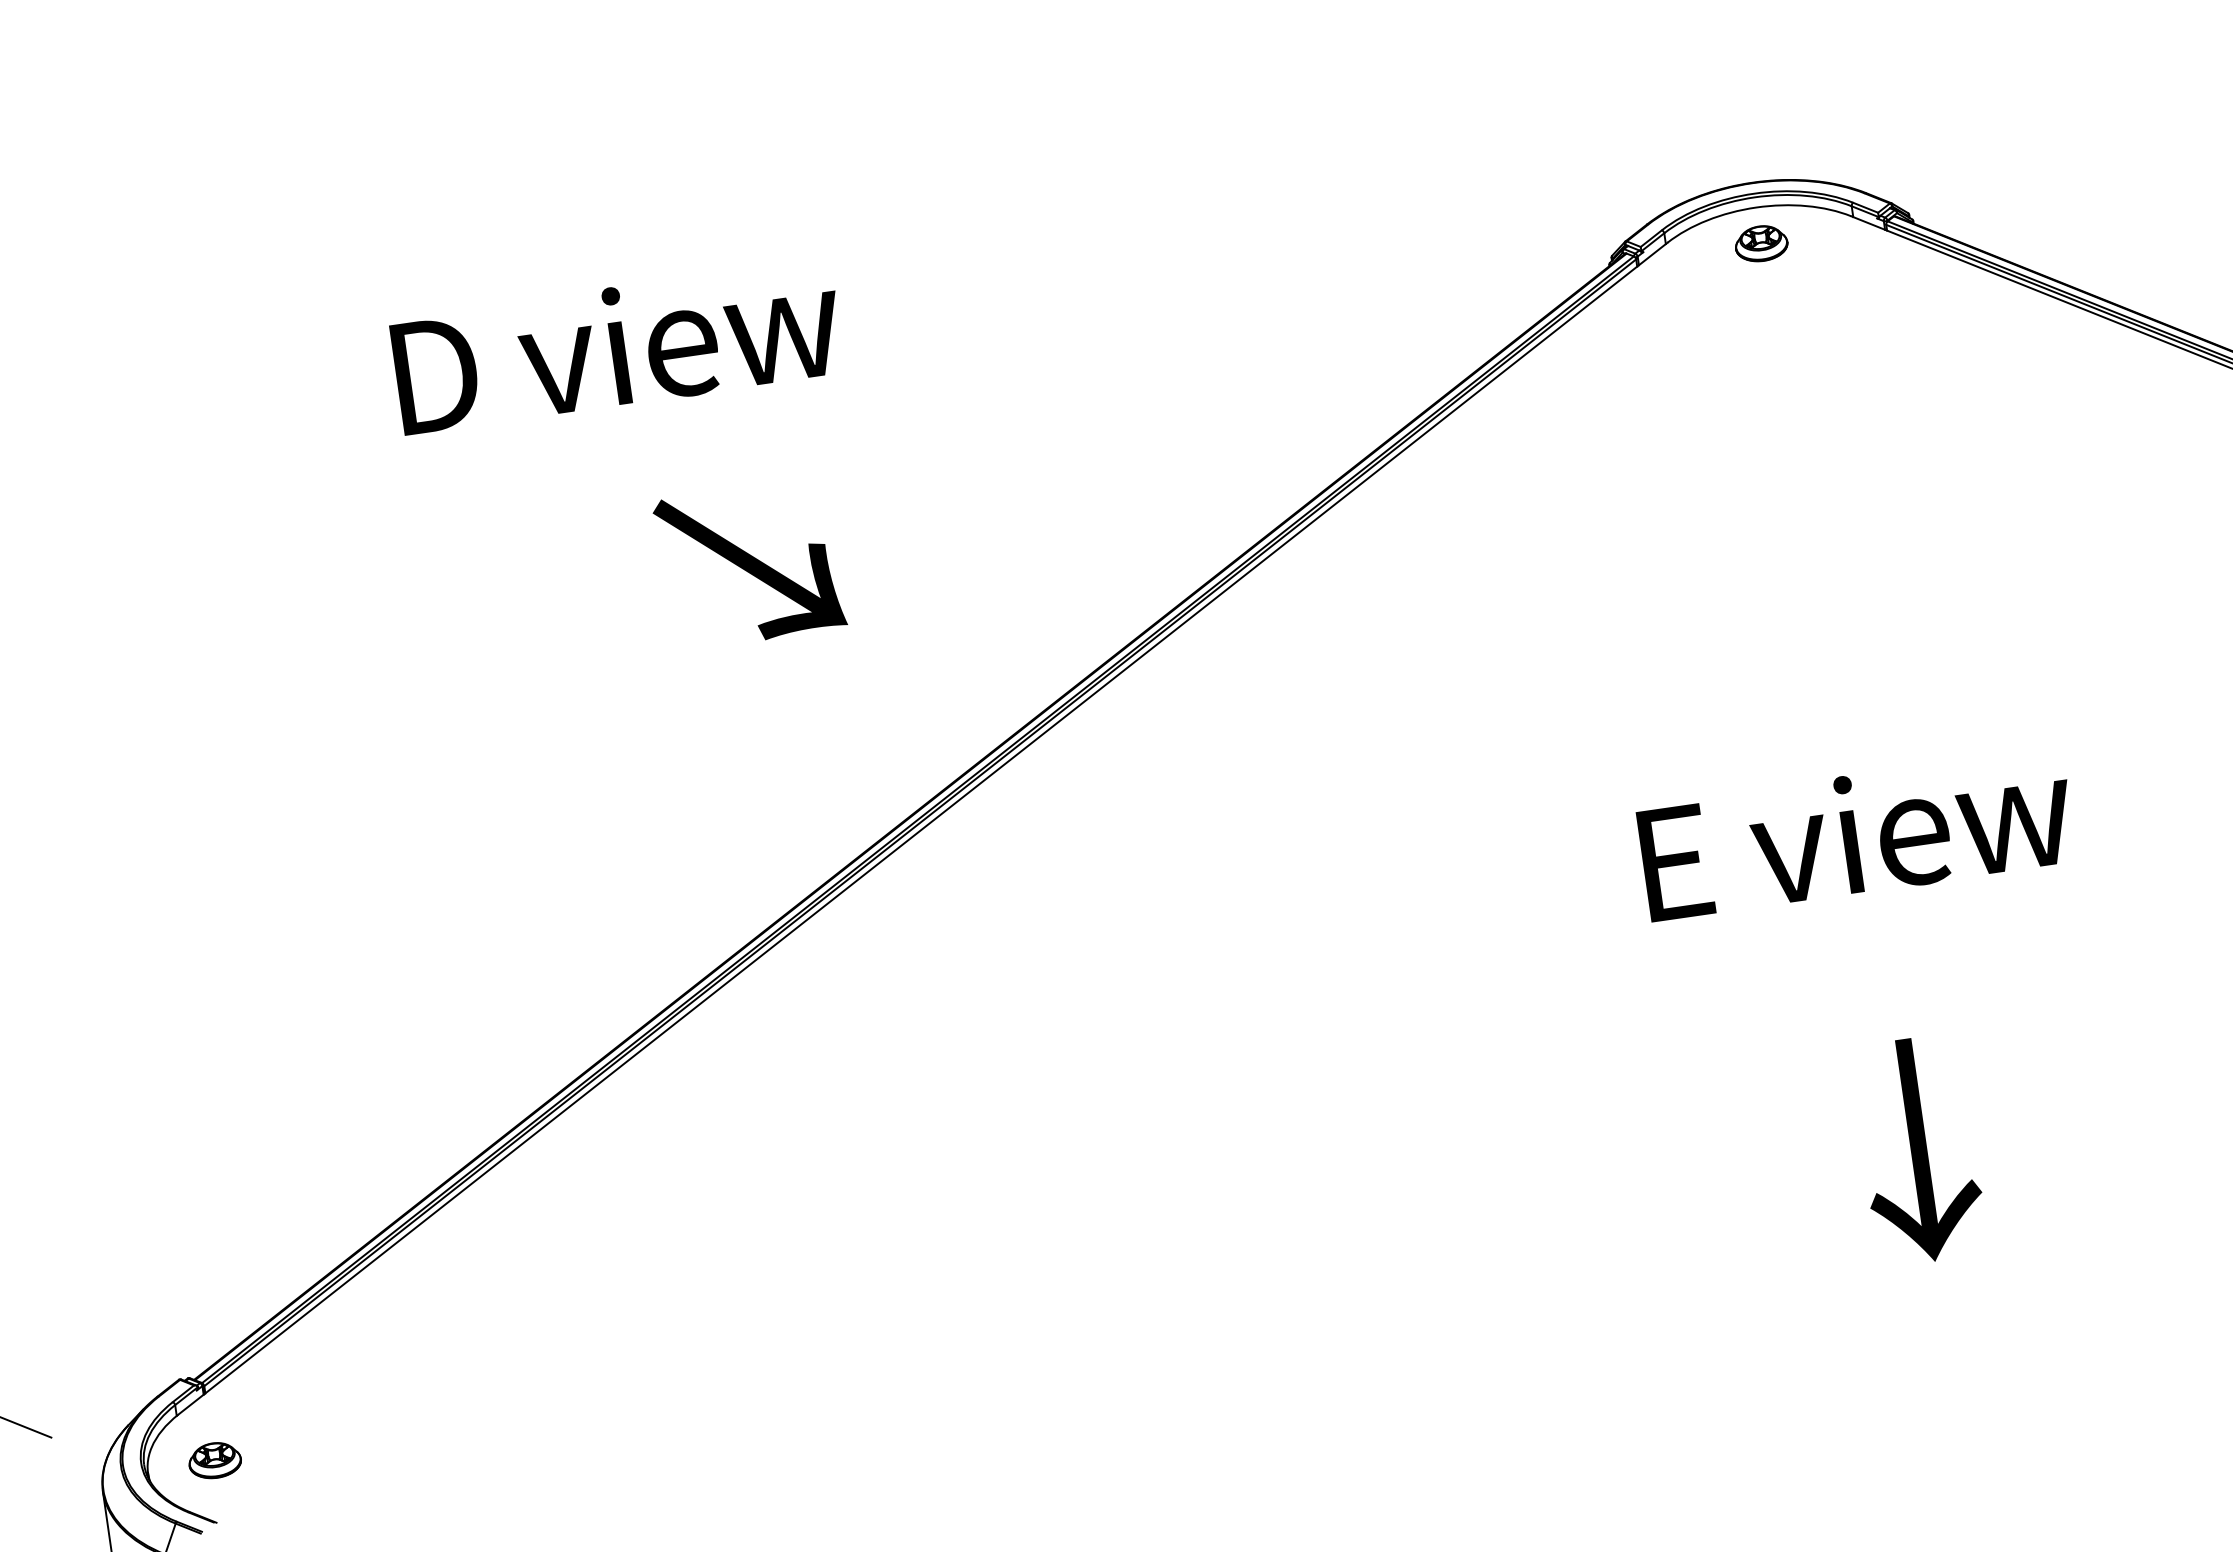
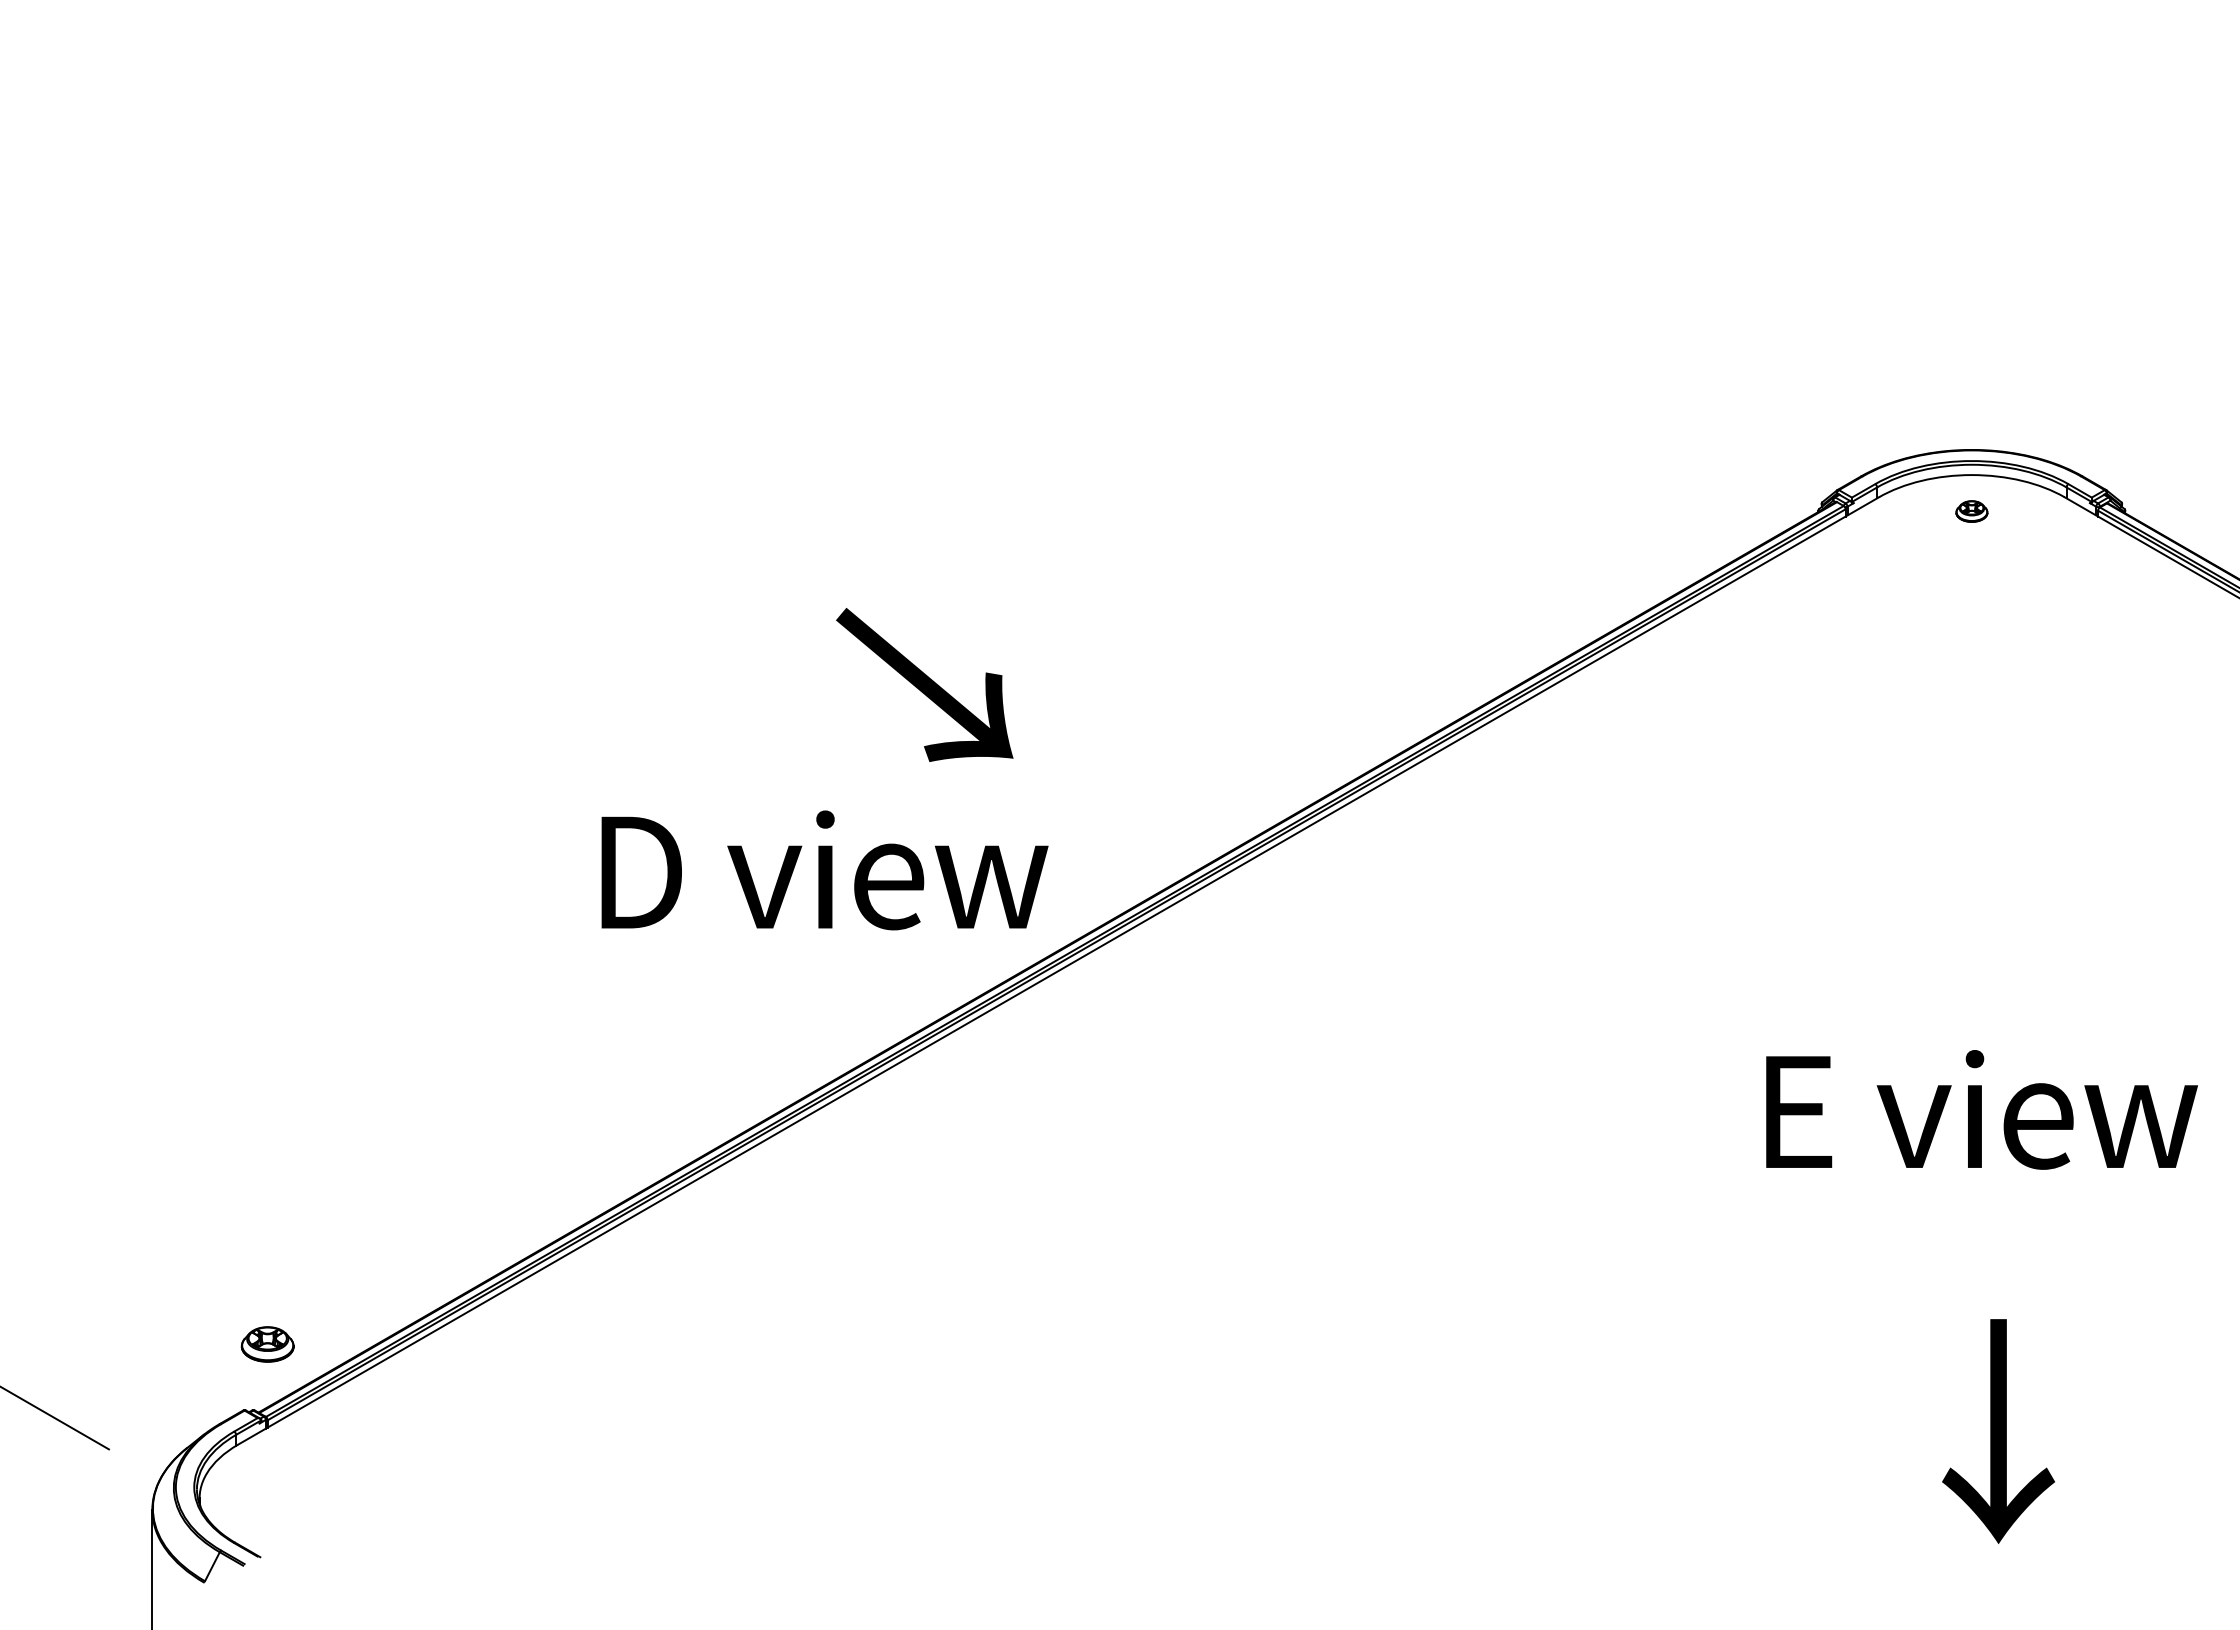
part: (1761, 243) -> (1971, 511), size x0.6
text: (617, 346) -> (824, 870), moved
part: (214, 1460) -> (267, 1344), moved

